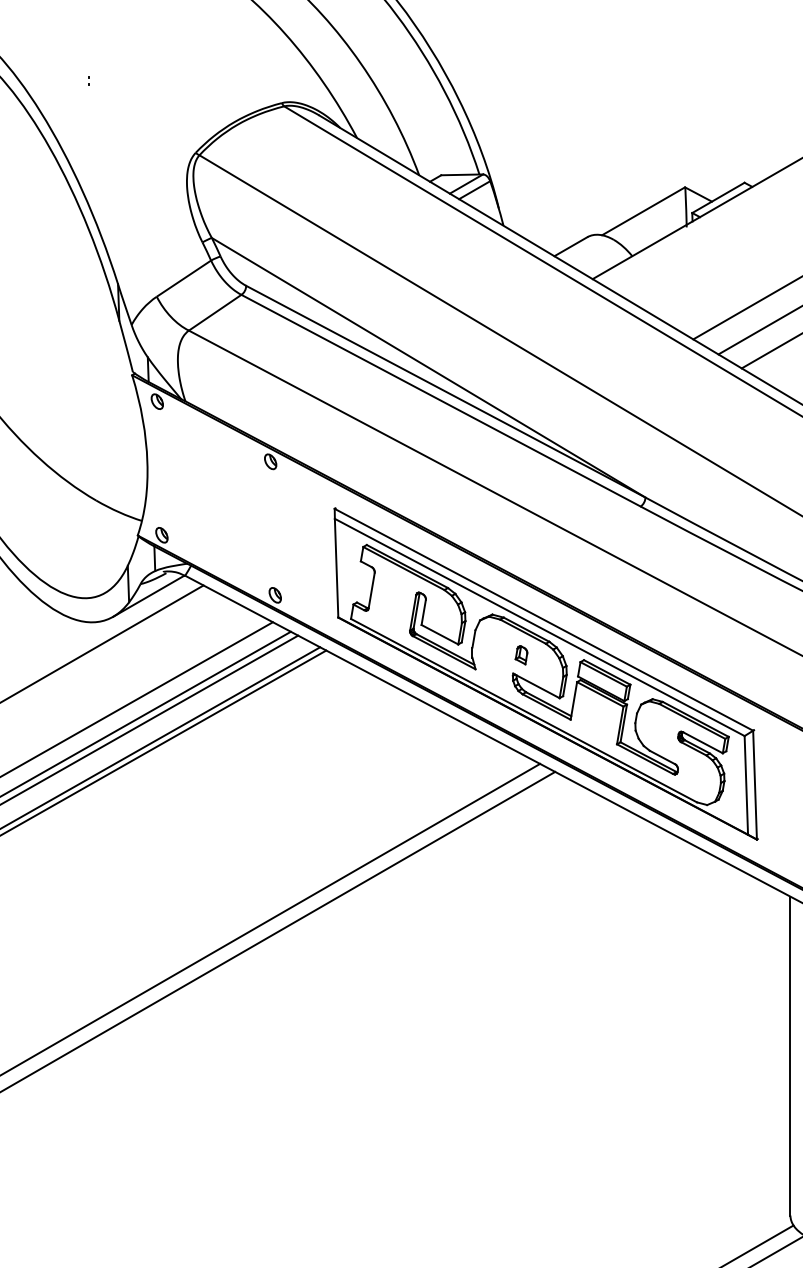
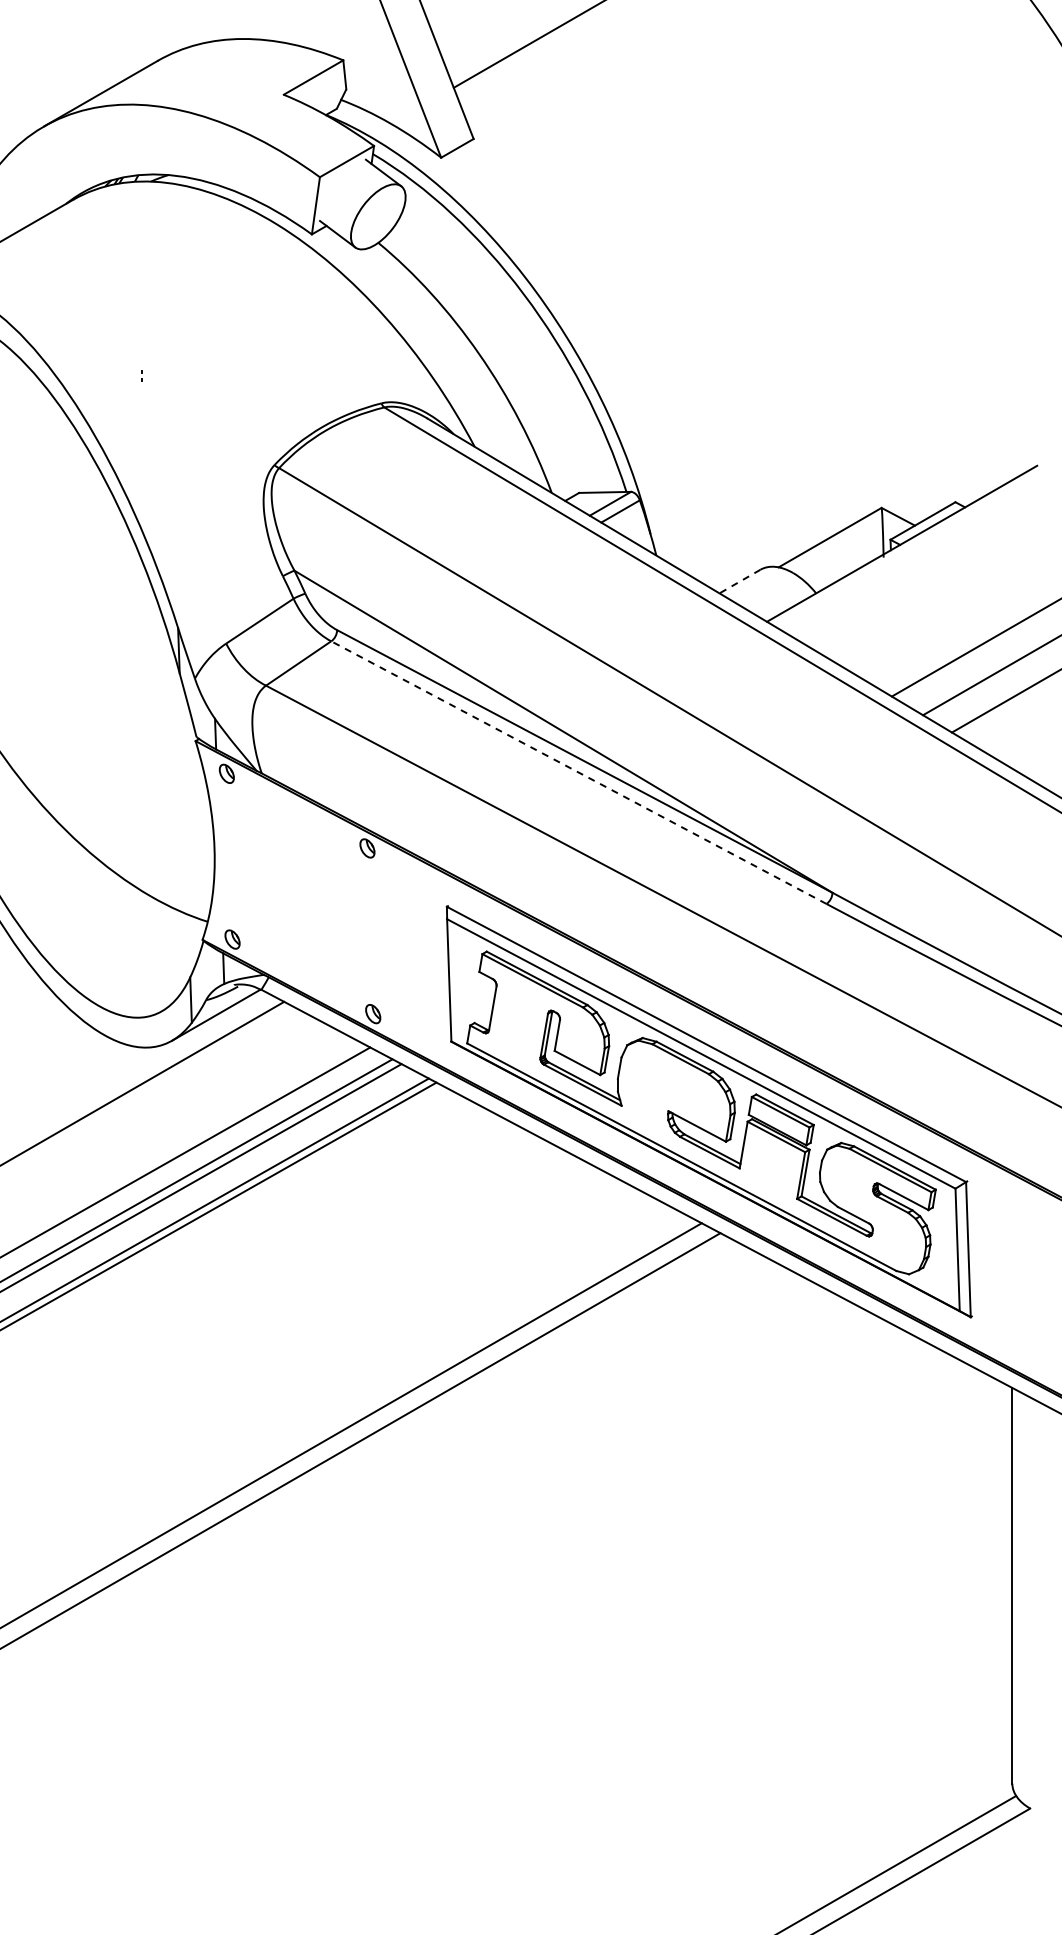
line: (570, 246) -> (739, 581), solid -> dashed
line: (440, 400) -> (578, 772), solid -> dashed
part: (521, 655) -> (678, 1088), removed

